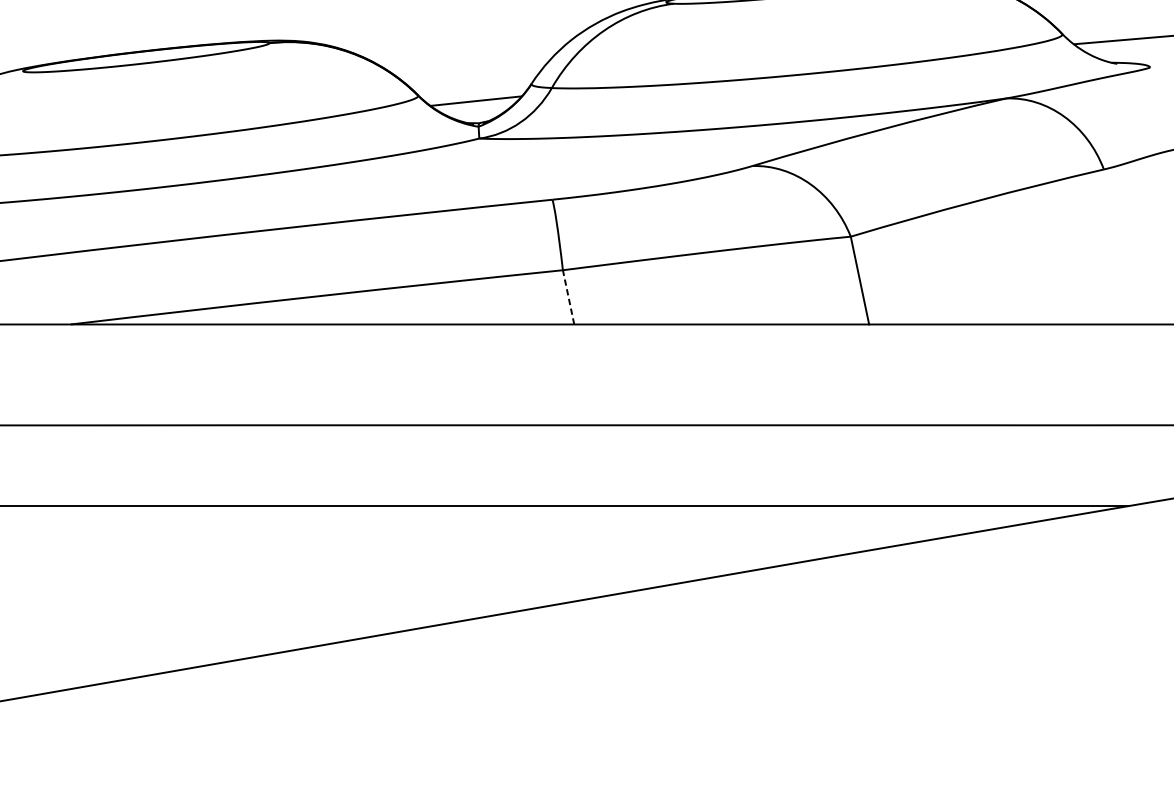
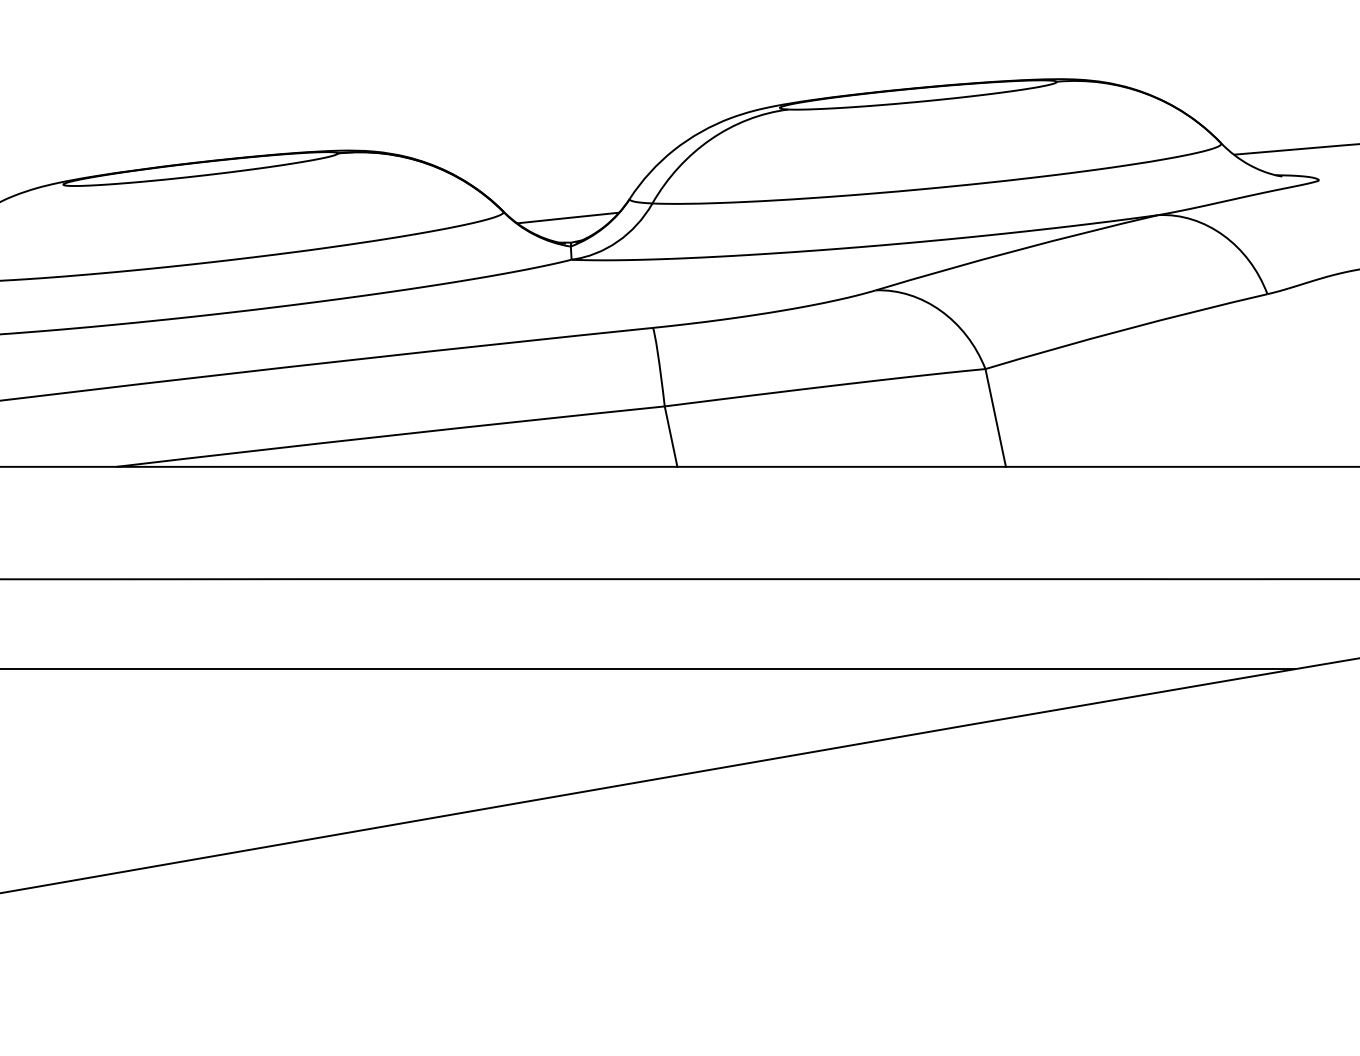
line: (568, 297) -> (671, 436), dashed -> solid

